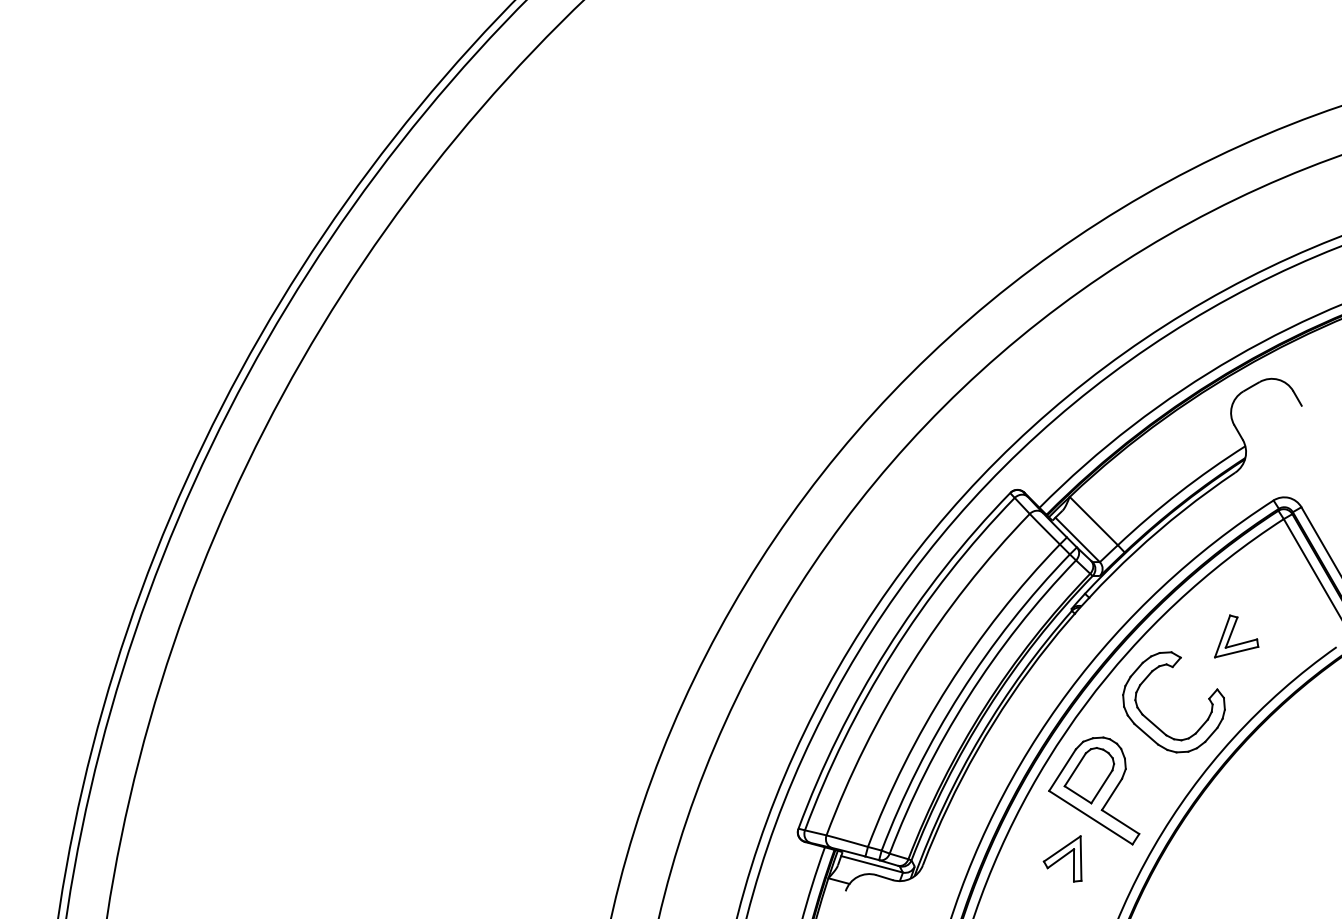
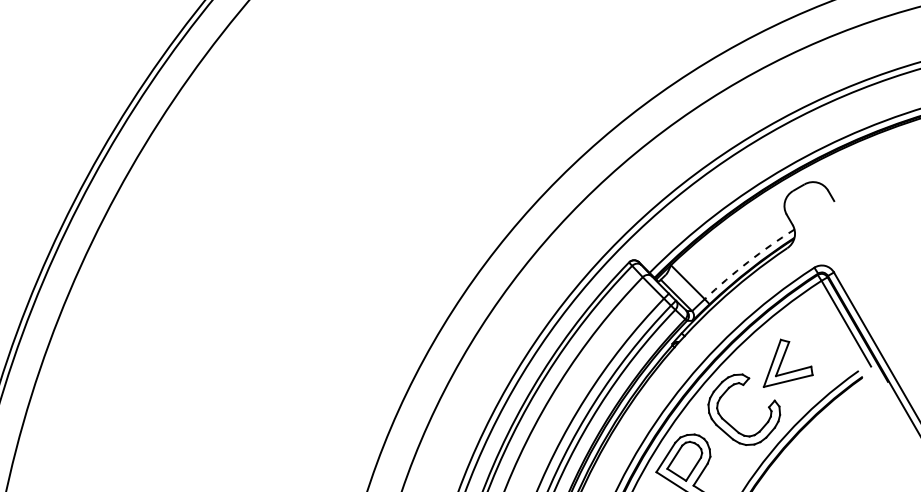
arc: (1179, 492) -> (748, 262), solid -> dashed
part: (1236, 636) -> (788, 363), size x1.6

